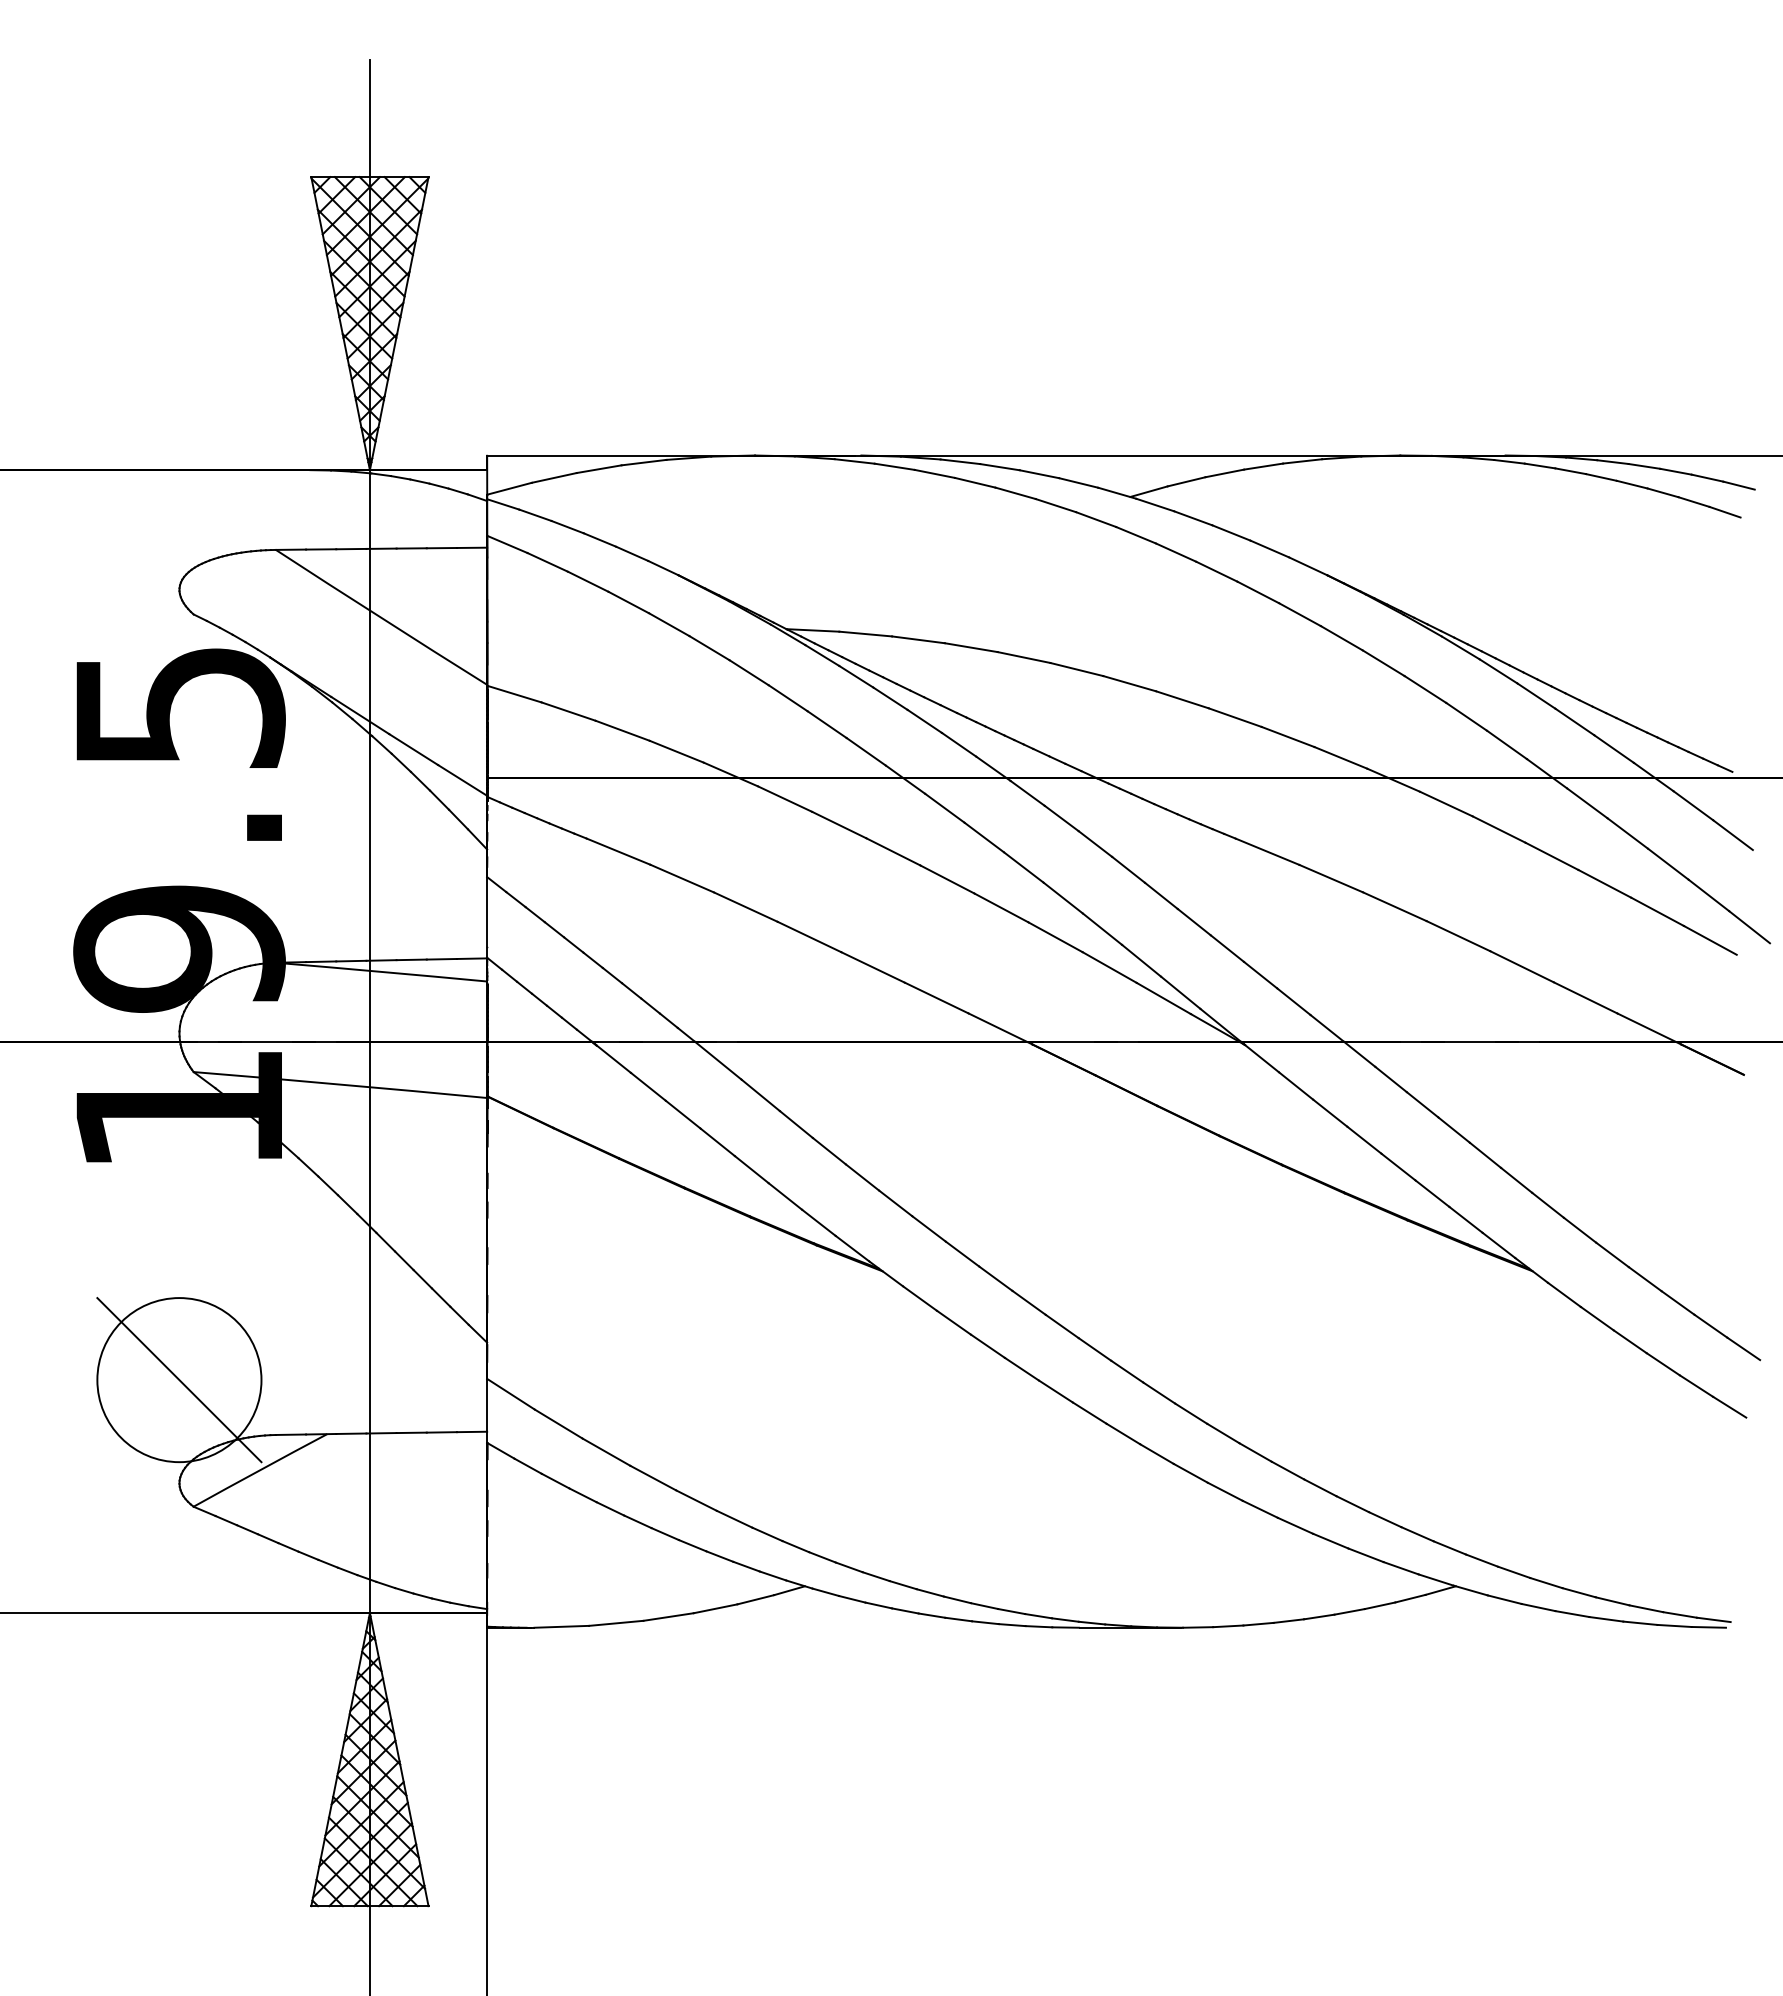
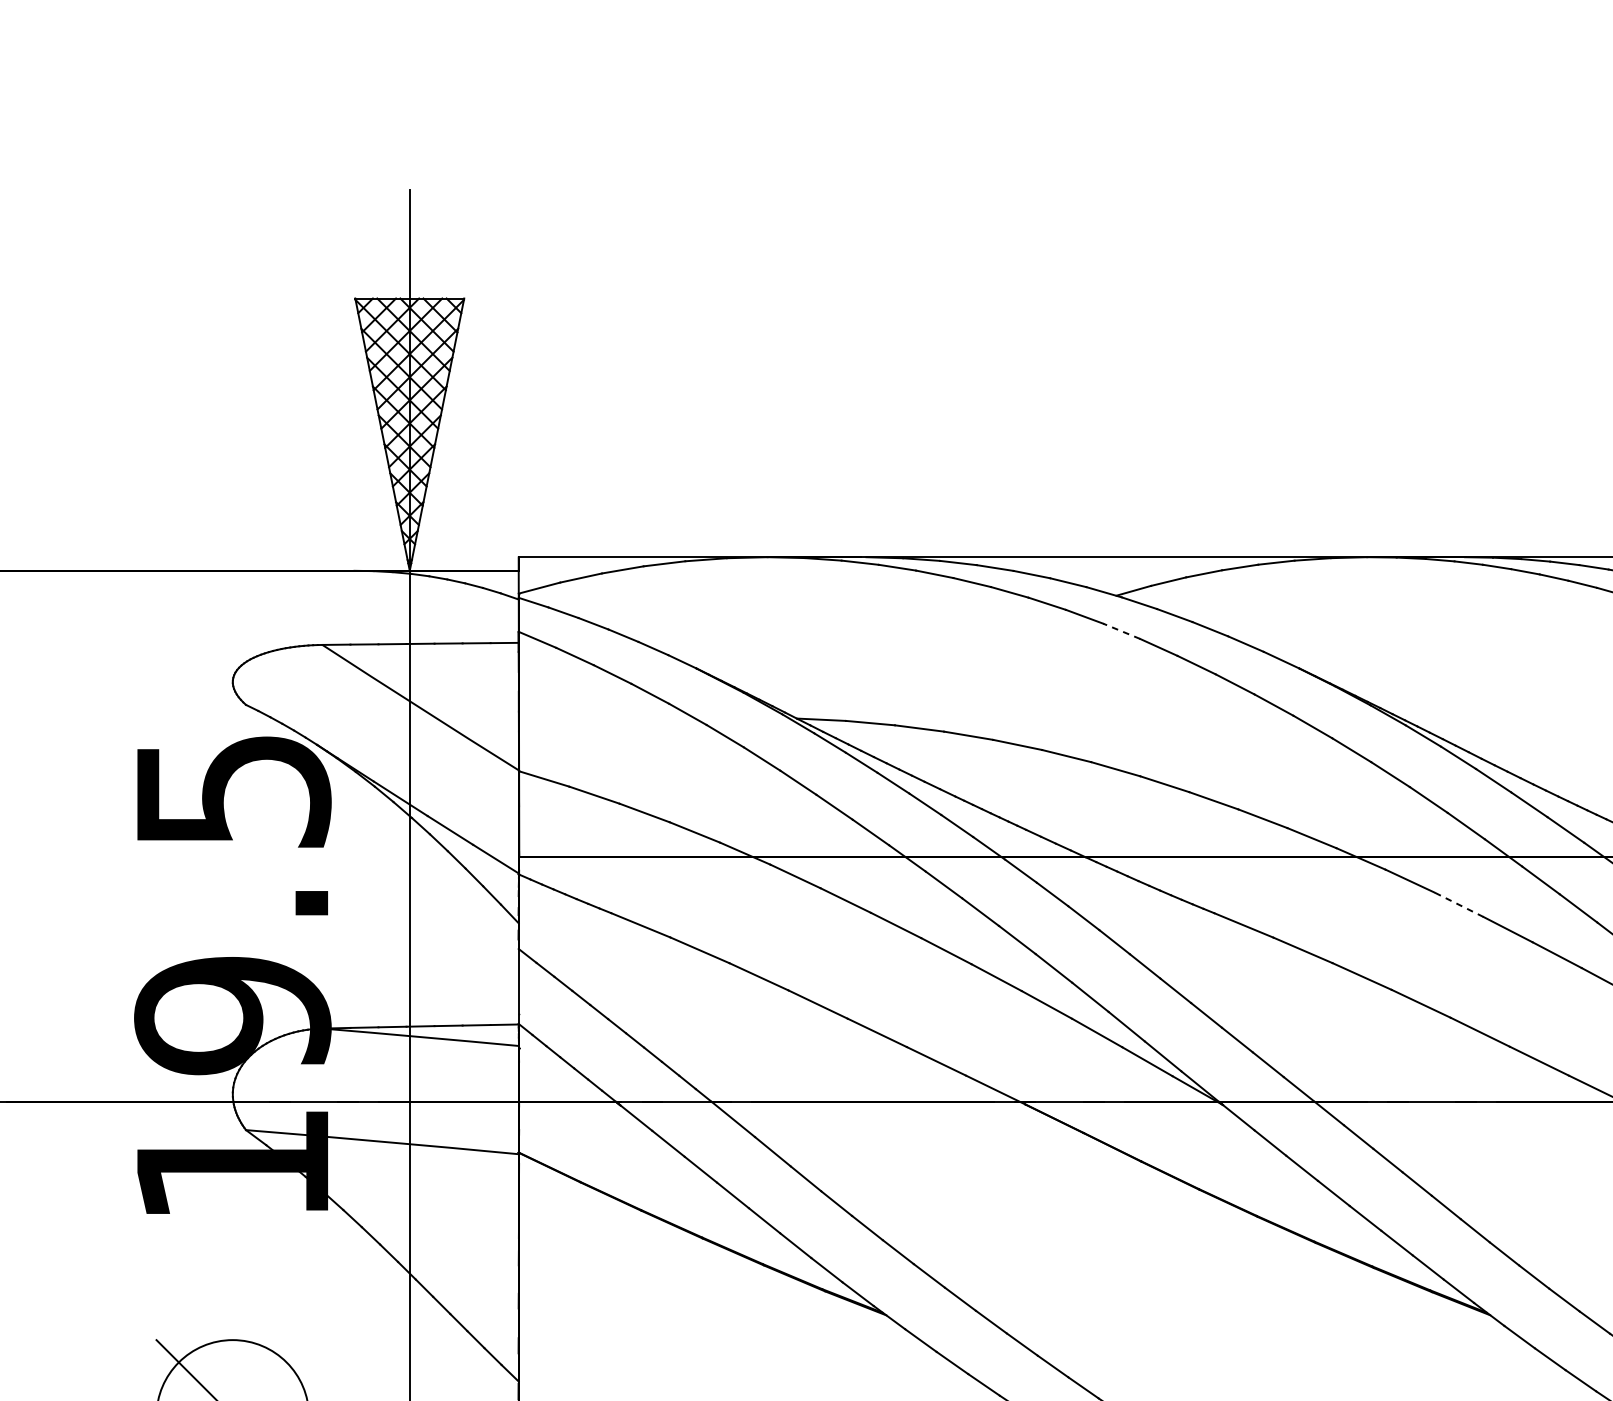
line: (1136, 535) -> (1122, 631), solid -> dashed
line: (1498, 829) -> (1458, 904), solid -> dashed

